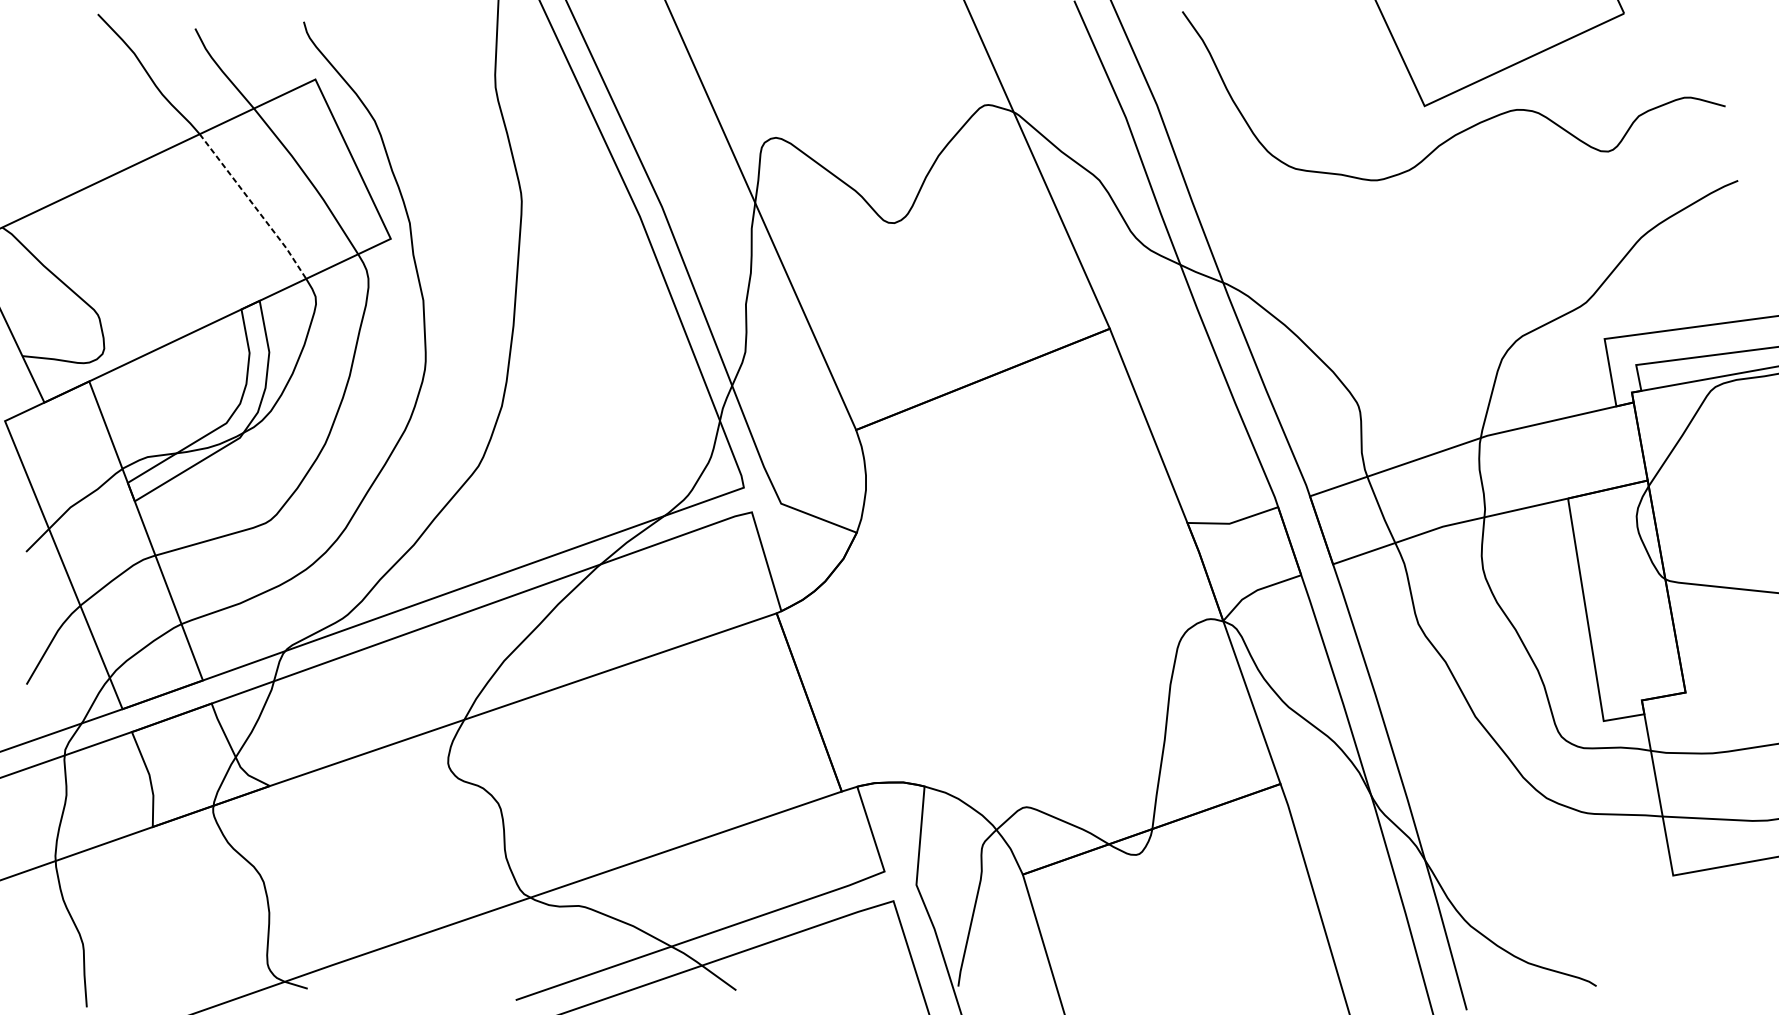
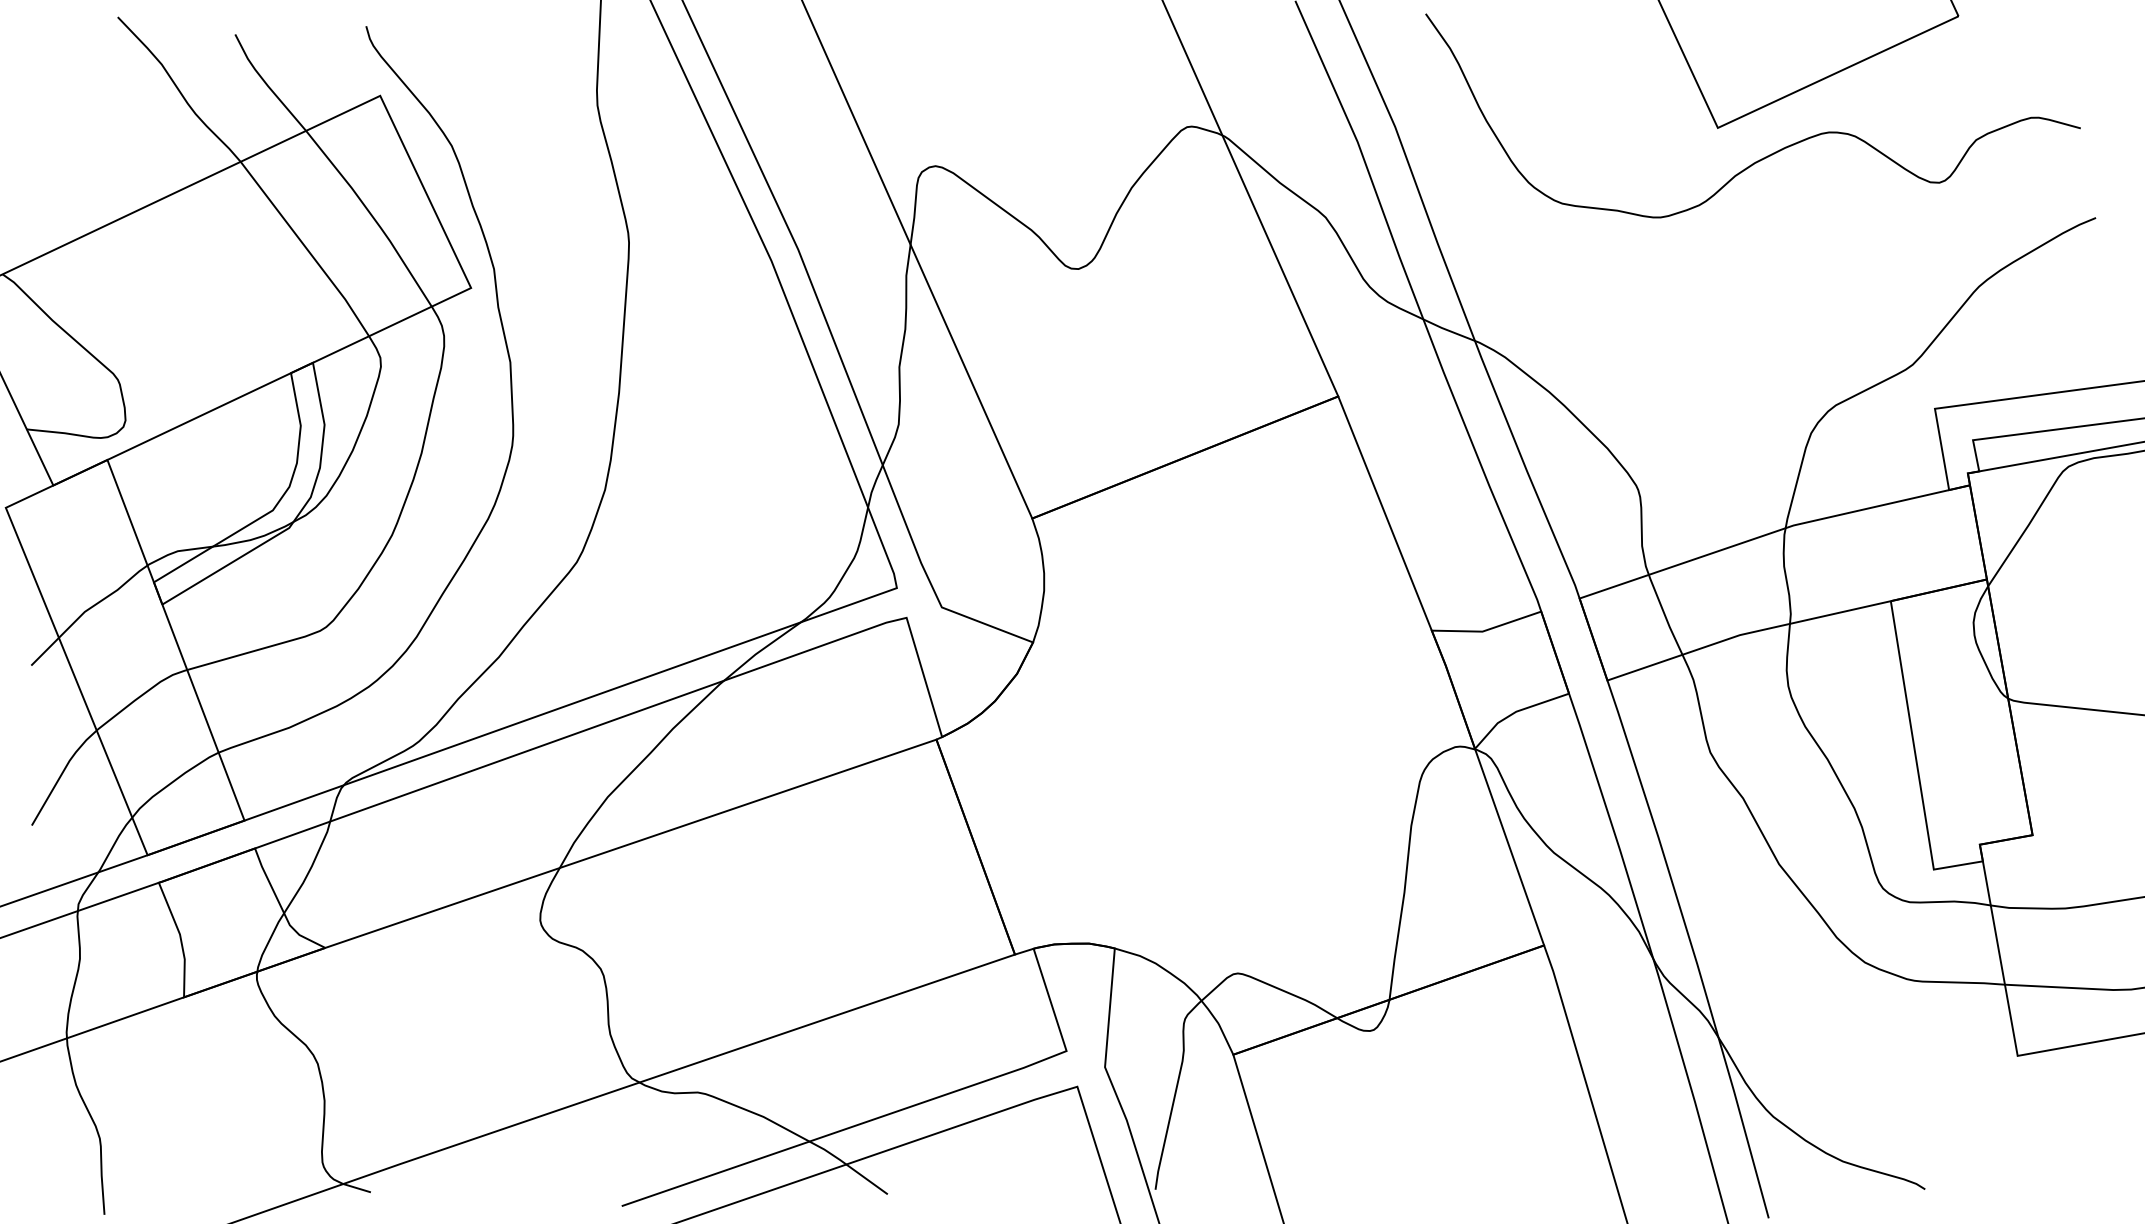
line: (254, 206) -> (306, 248), dashed -> solid

